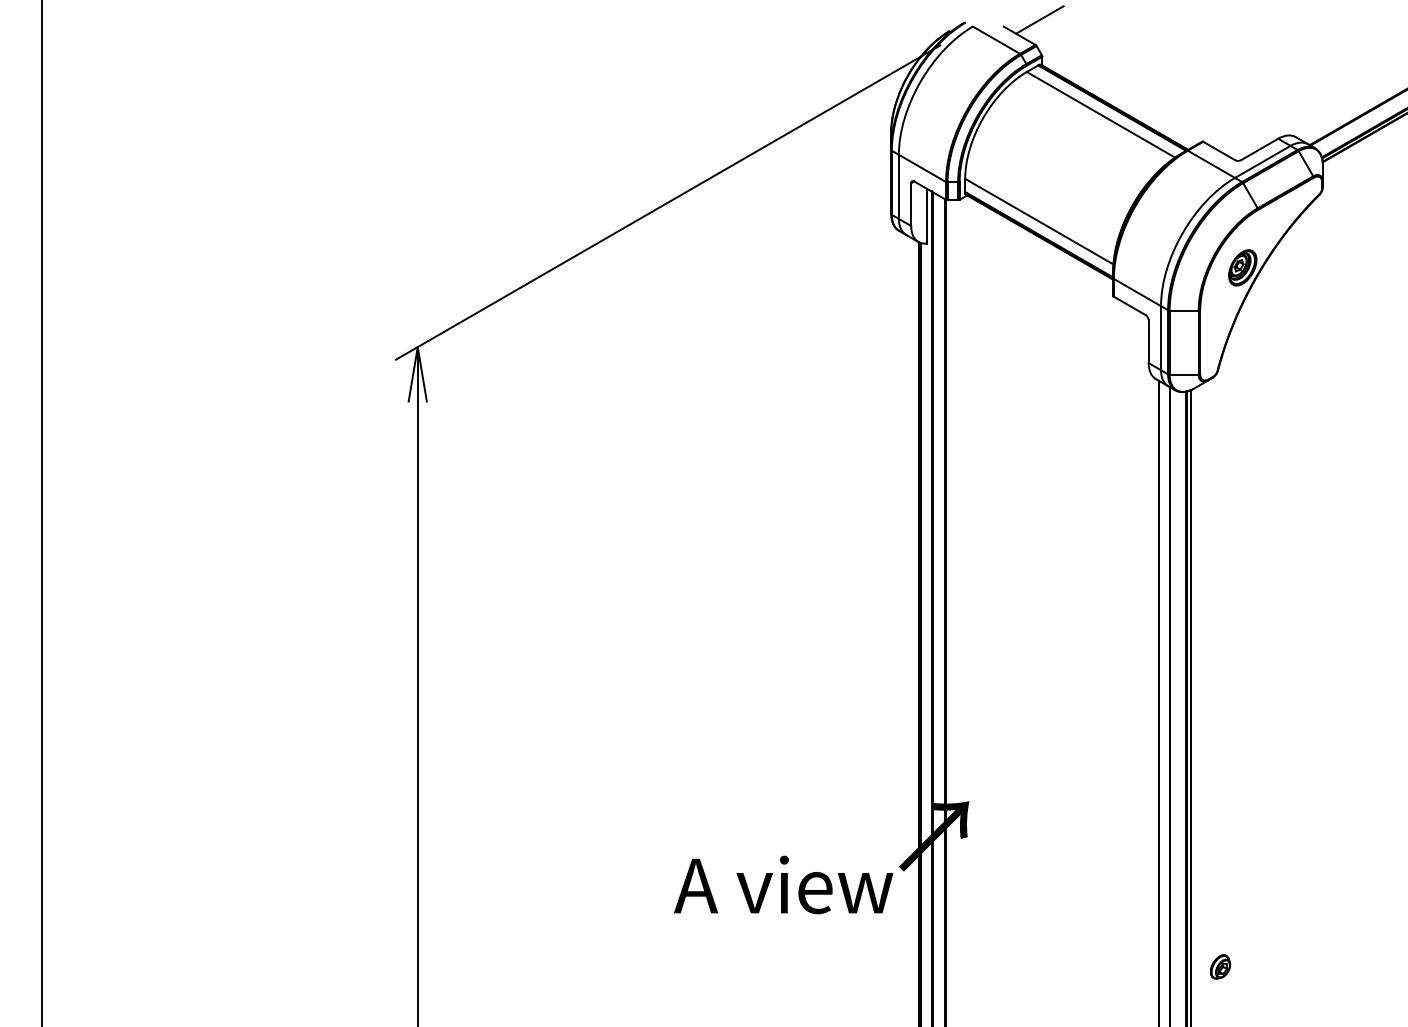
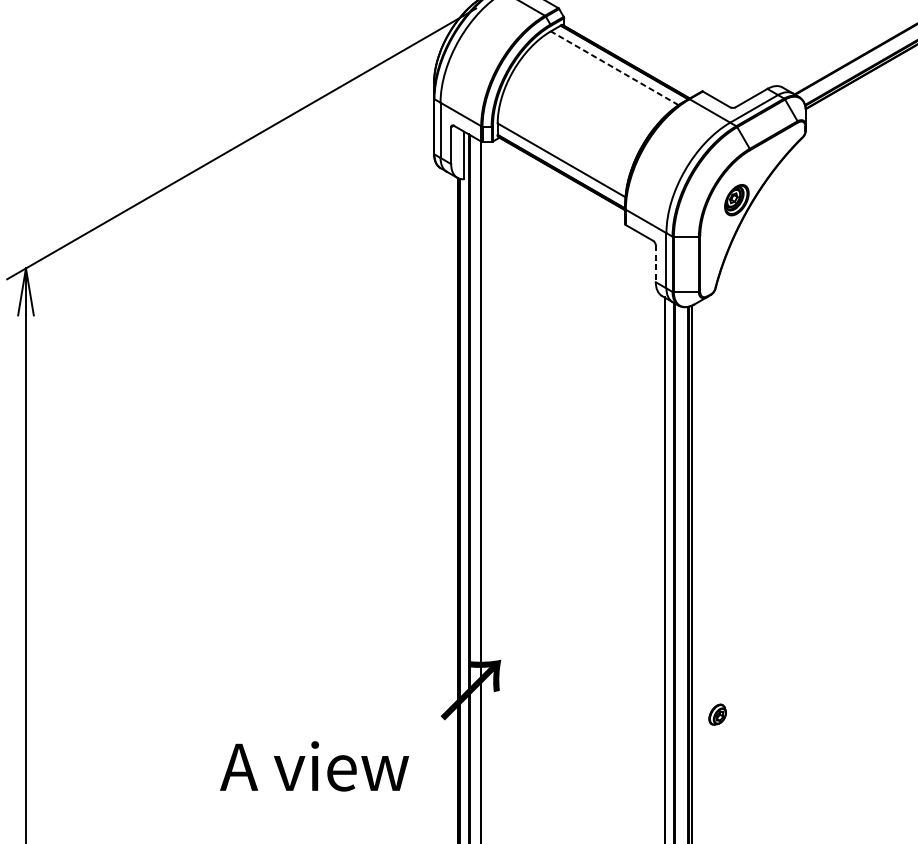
line: (1101, 114) -> (615, 68), solid -> dashed
line: (1148, 342) -> (655, 264), solid -> dashed
text: (783, 884) -> (314, 765), moved
part: (1220, 966) -> (717, 714), moved

